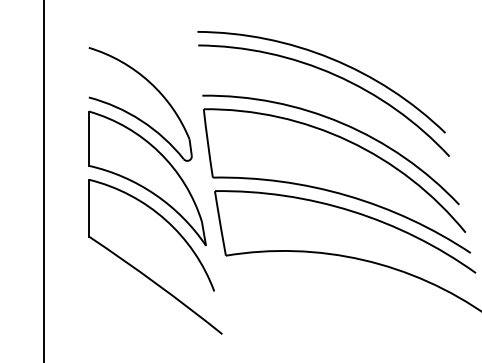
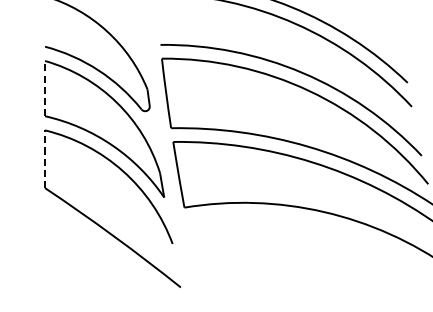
line: (88, 138) -> (44, 88), solid -> dashed
line: (88, 207) -> (44, 158), solid -> dashed

